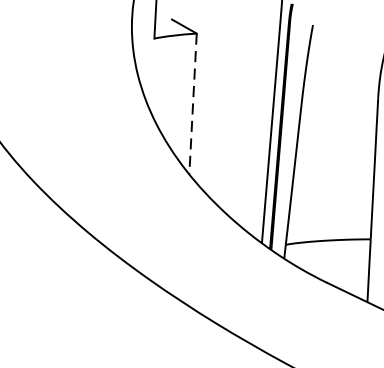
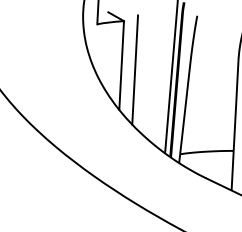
line: (192, 103) -> (121, 65), dashed -> solid
line: (214, 110) -> (135, 69), added

